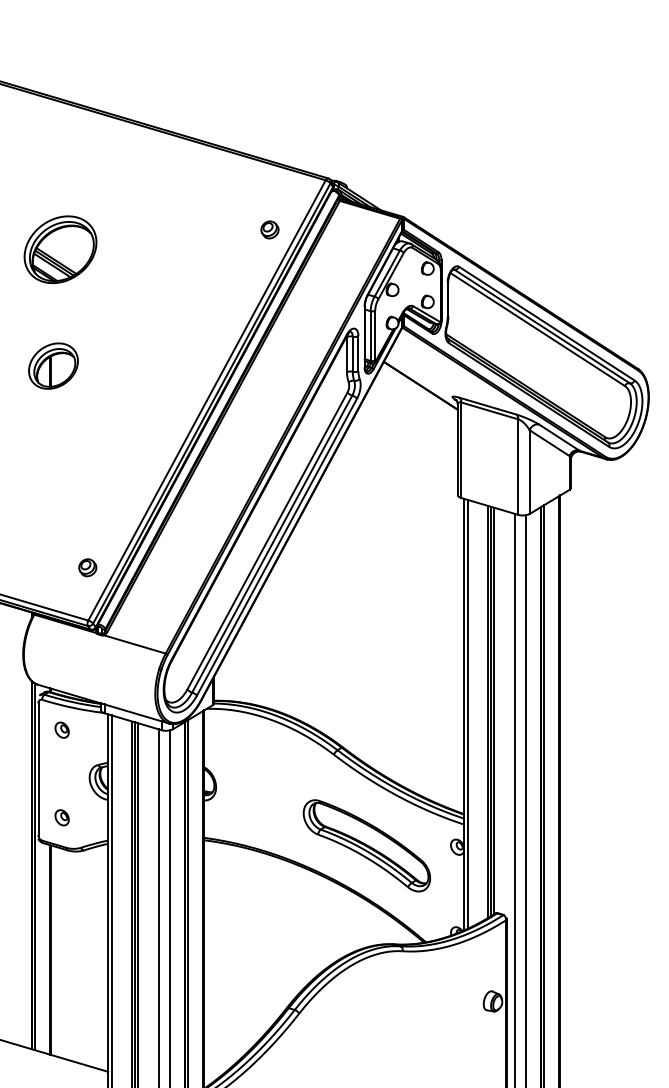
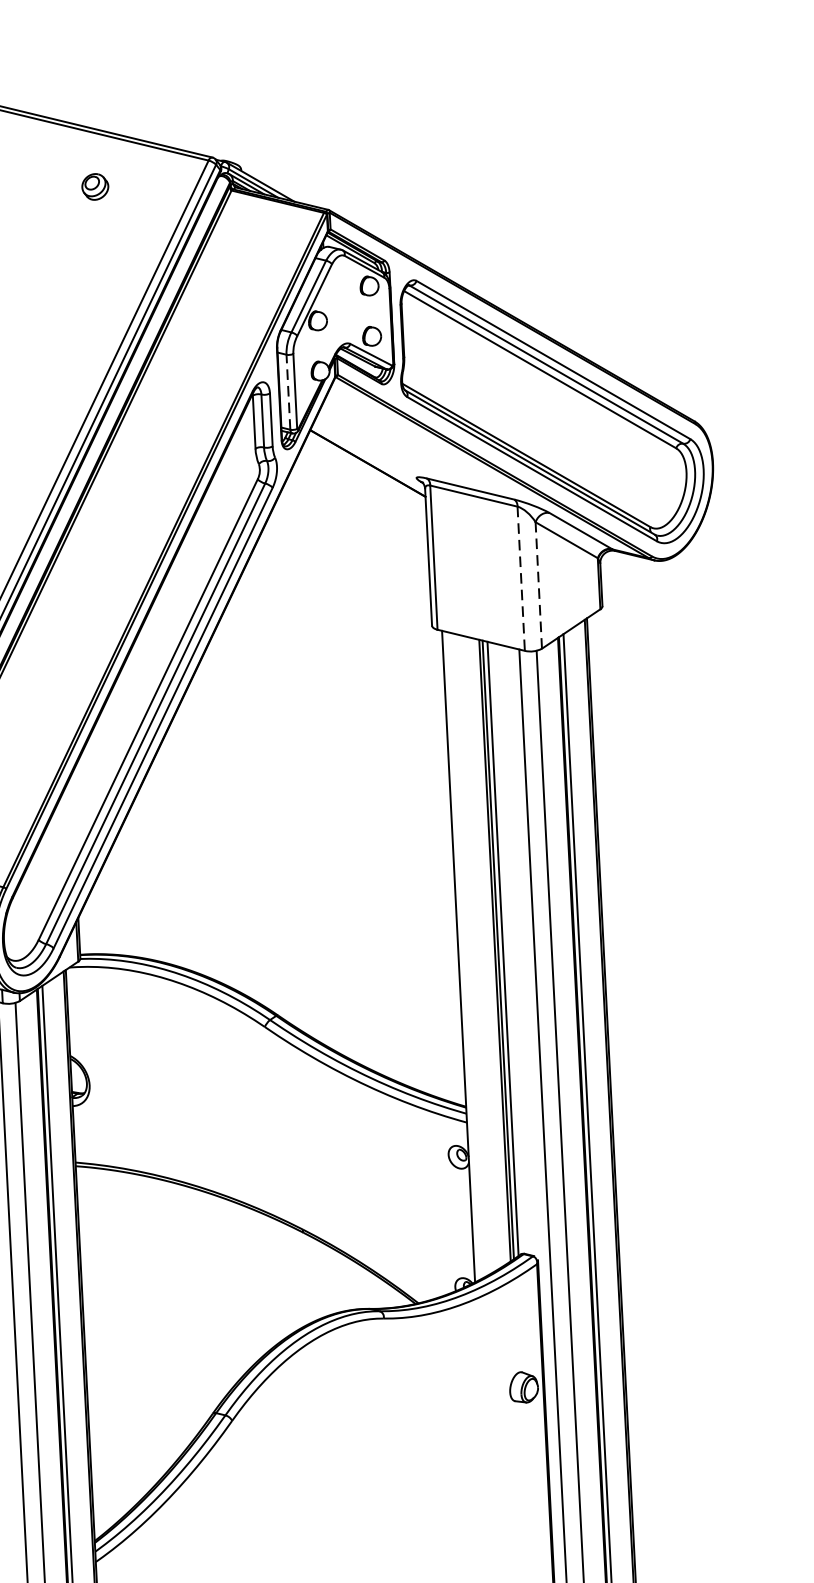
part: (269, 229) -> (94, 186), moved
line: (370, 336) -> (288, 392), solid -> dashed
line: (518, 467) -> (521, 579), solid -> dashed
line: (529, 472) -> (538, 586), solid -> dashed
line: (467, 713) -> (463, 954), removed
part: (366, 845) -> (321, 1161), removed

